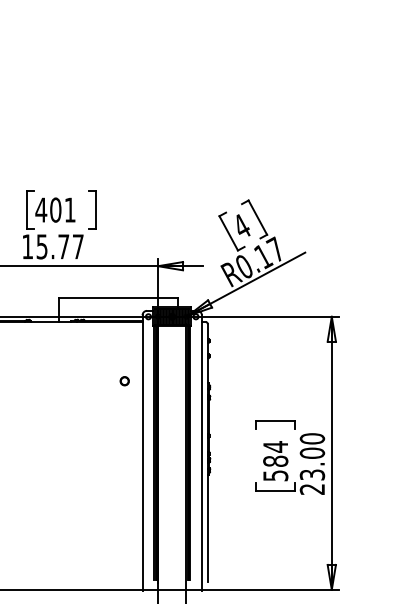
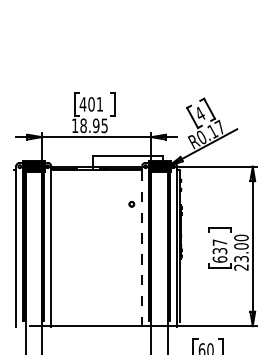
text: (59, 246) -> (93, 125), 15.77 -> 18.95
line: (143, 453) -> (142, 246), solid -> dashed
text: (274, 460) -> (219, 250), 584 -> 637

